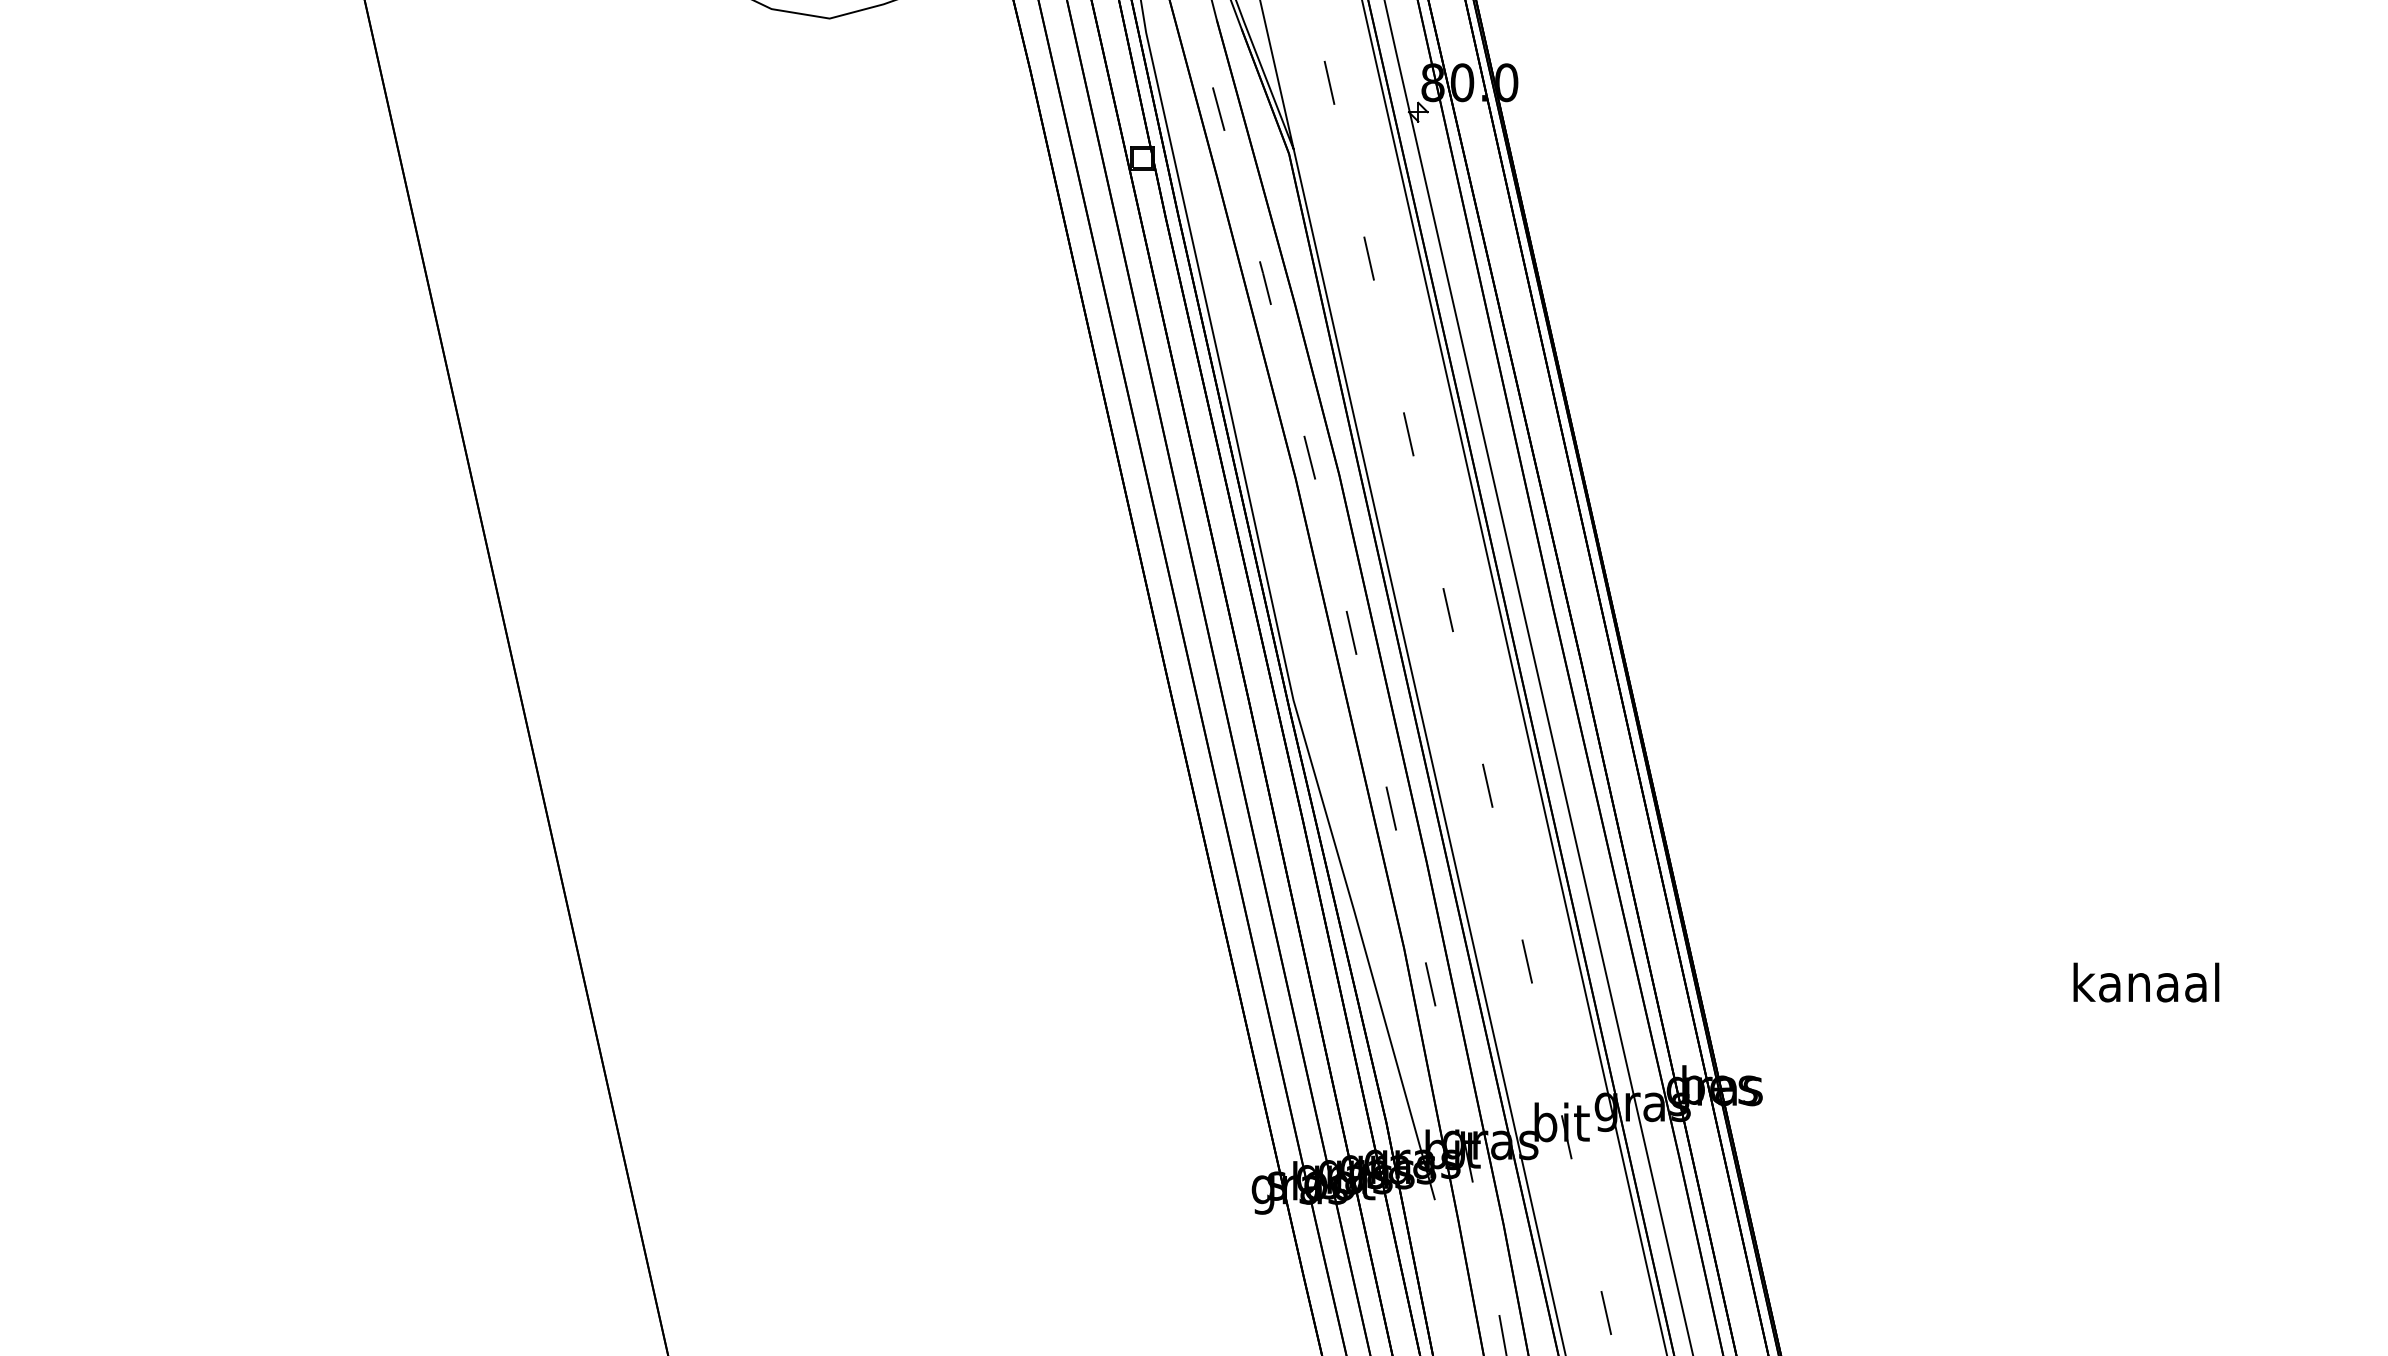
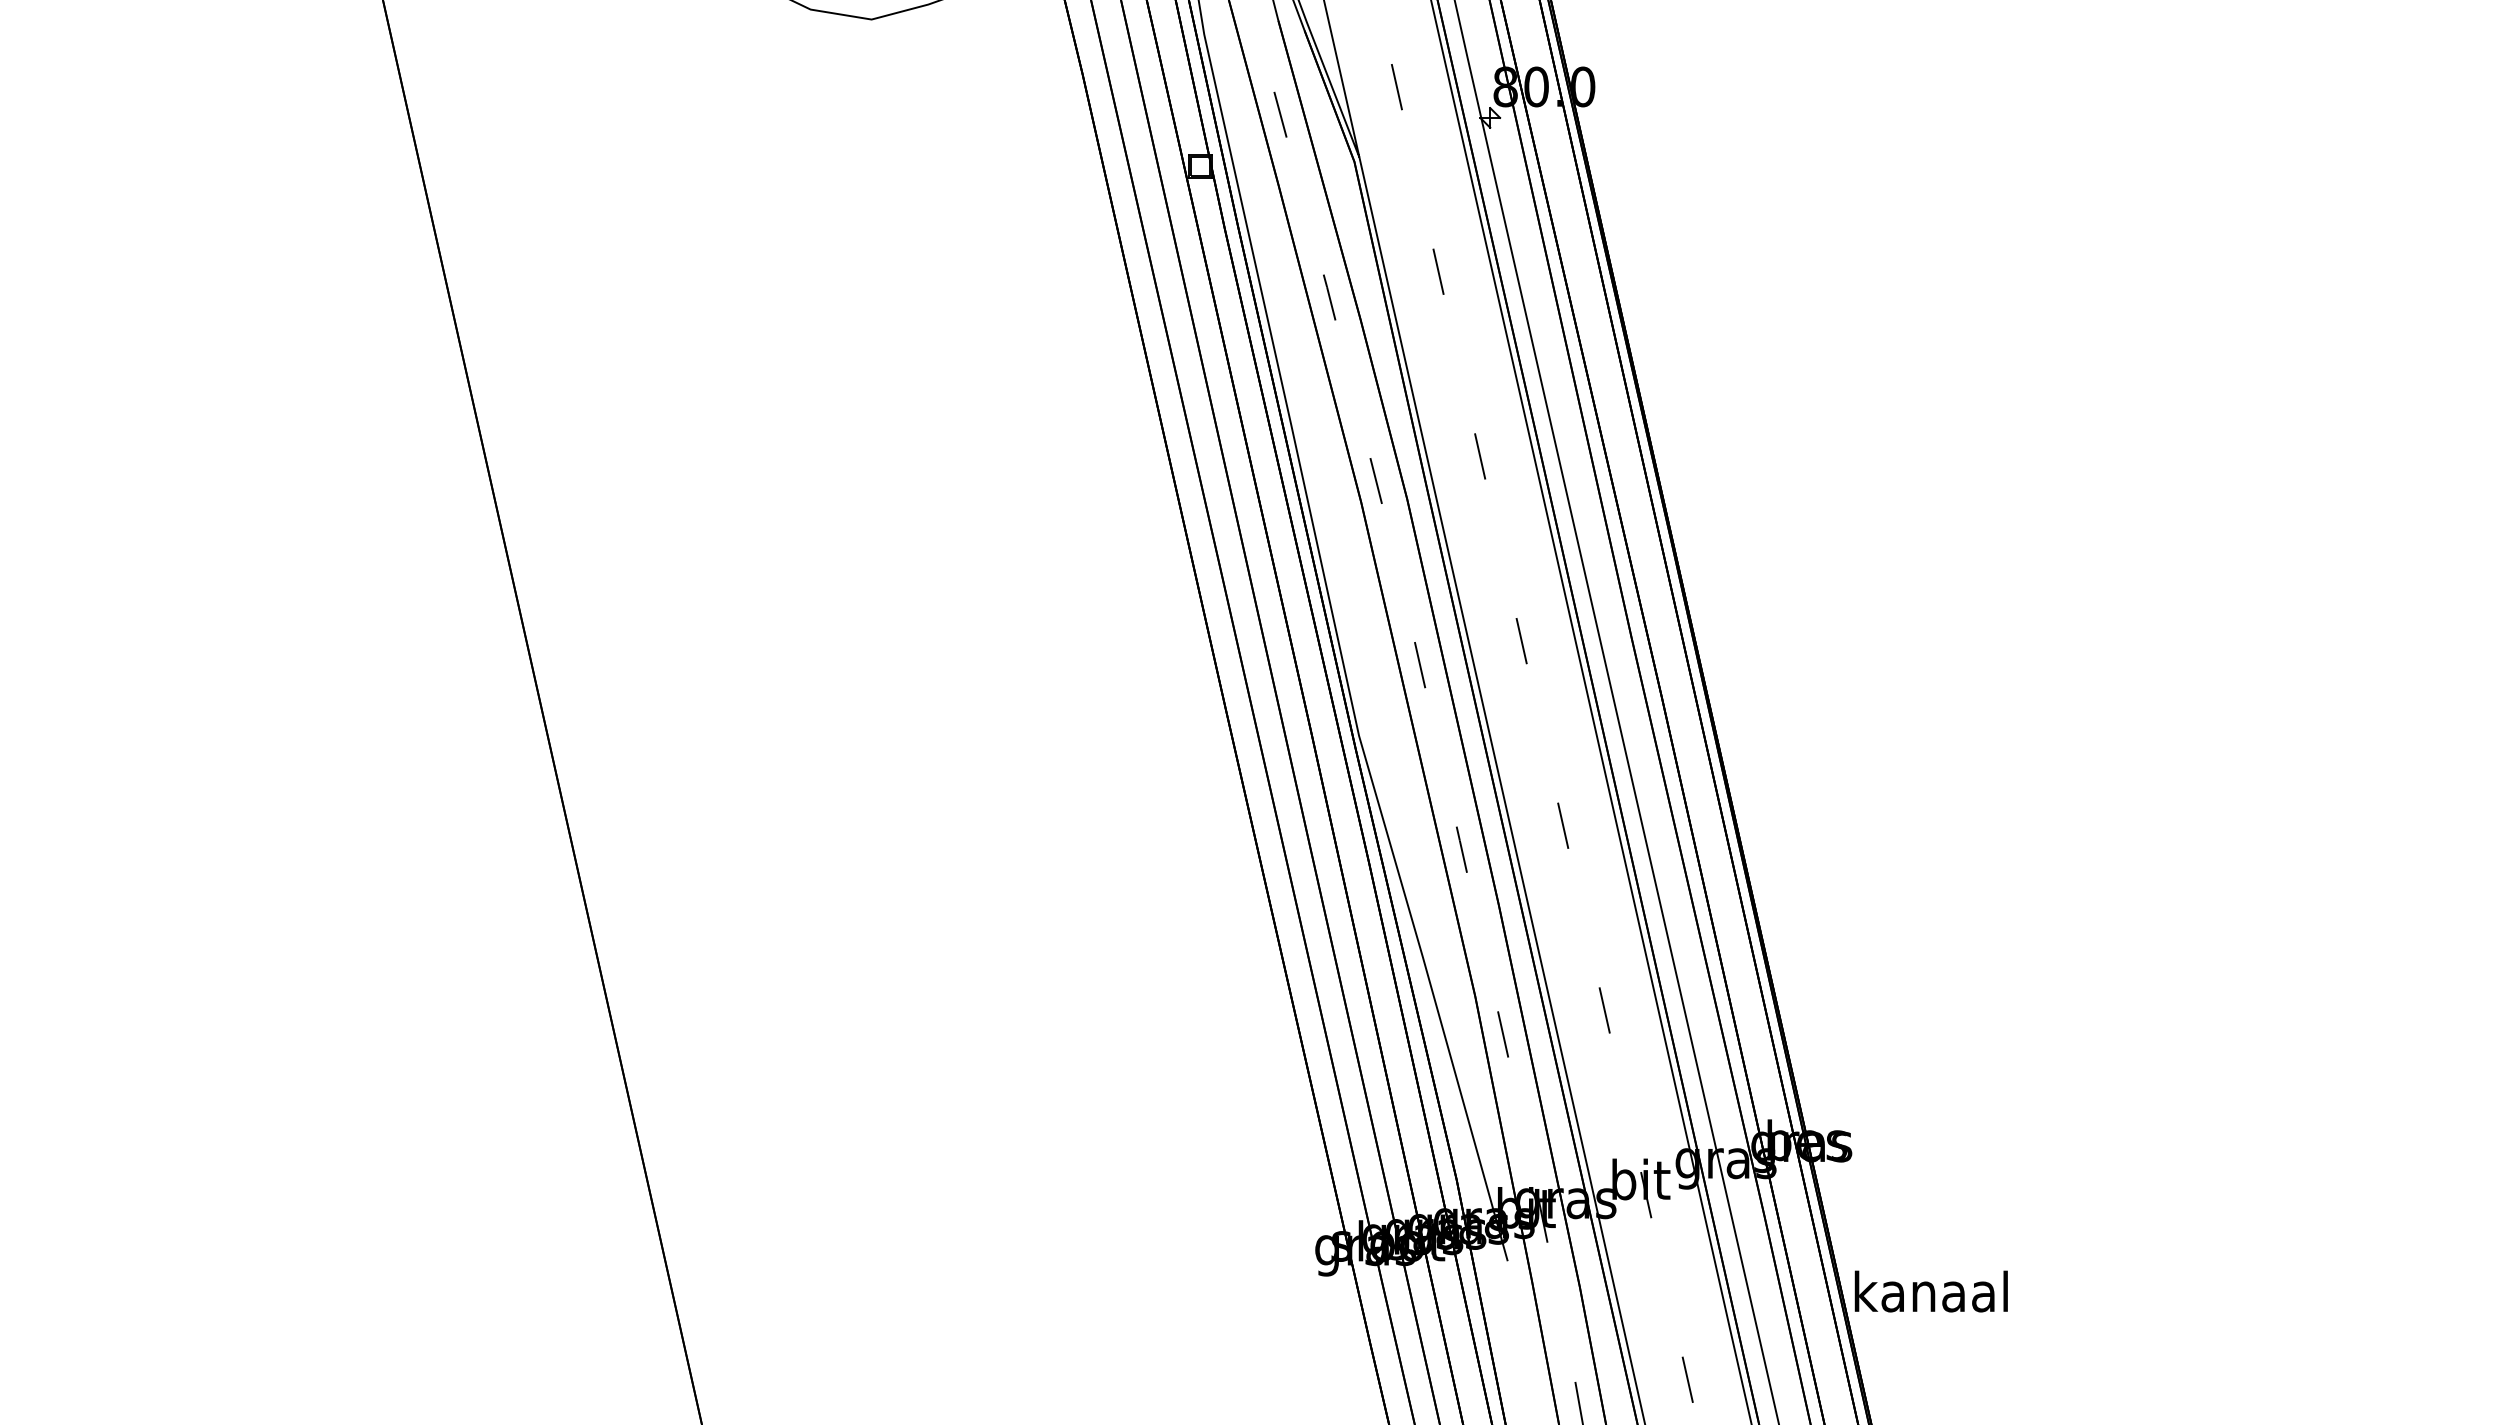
text: (2145, 982) -> (1930, 1291), moved

